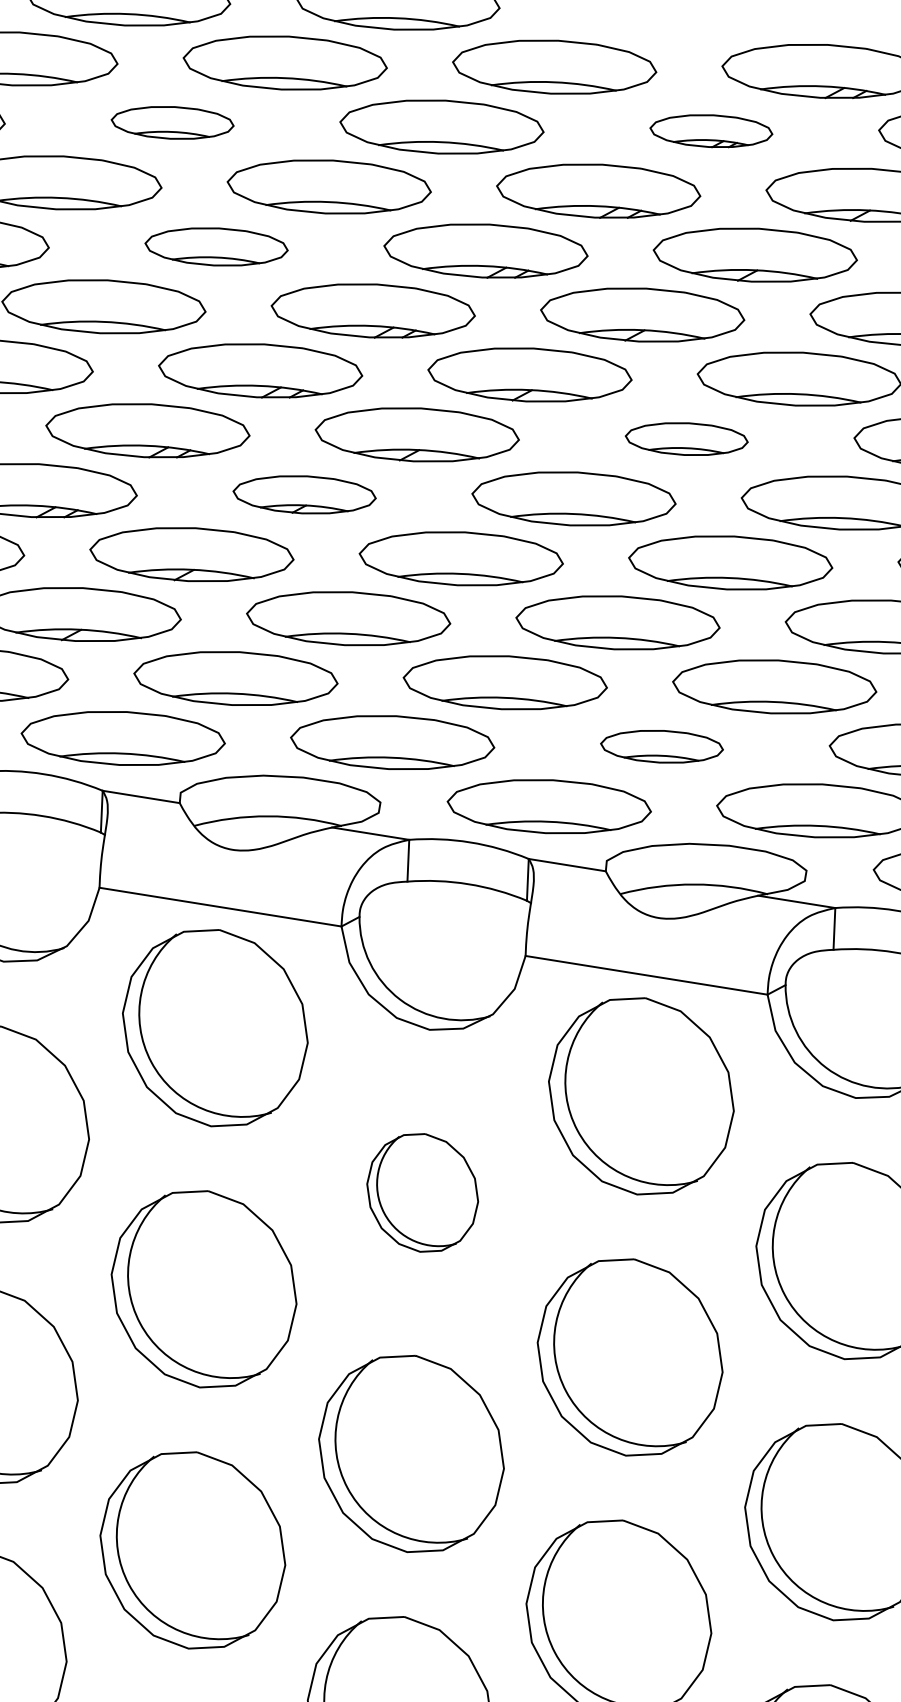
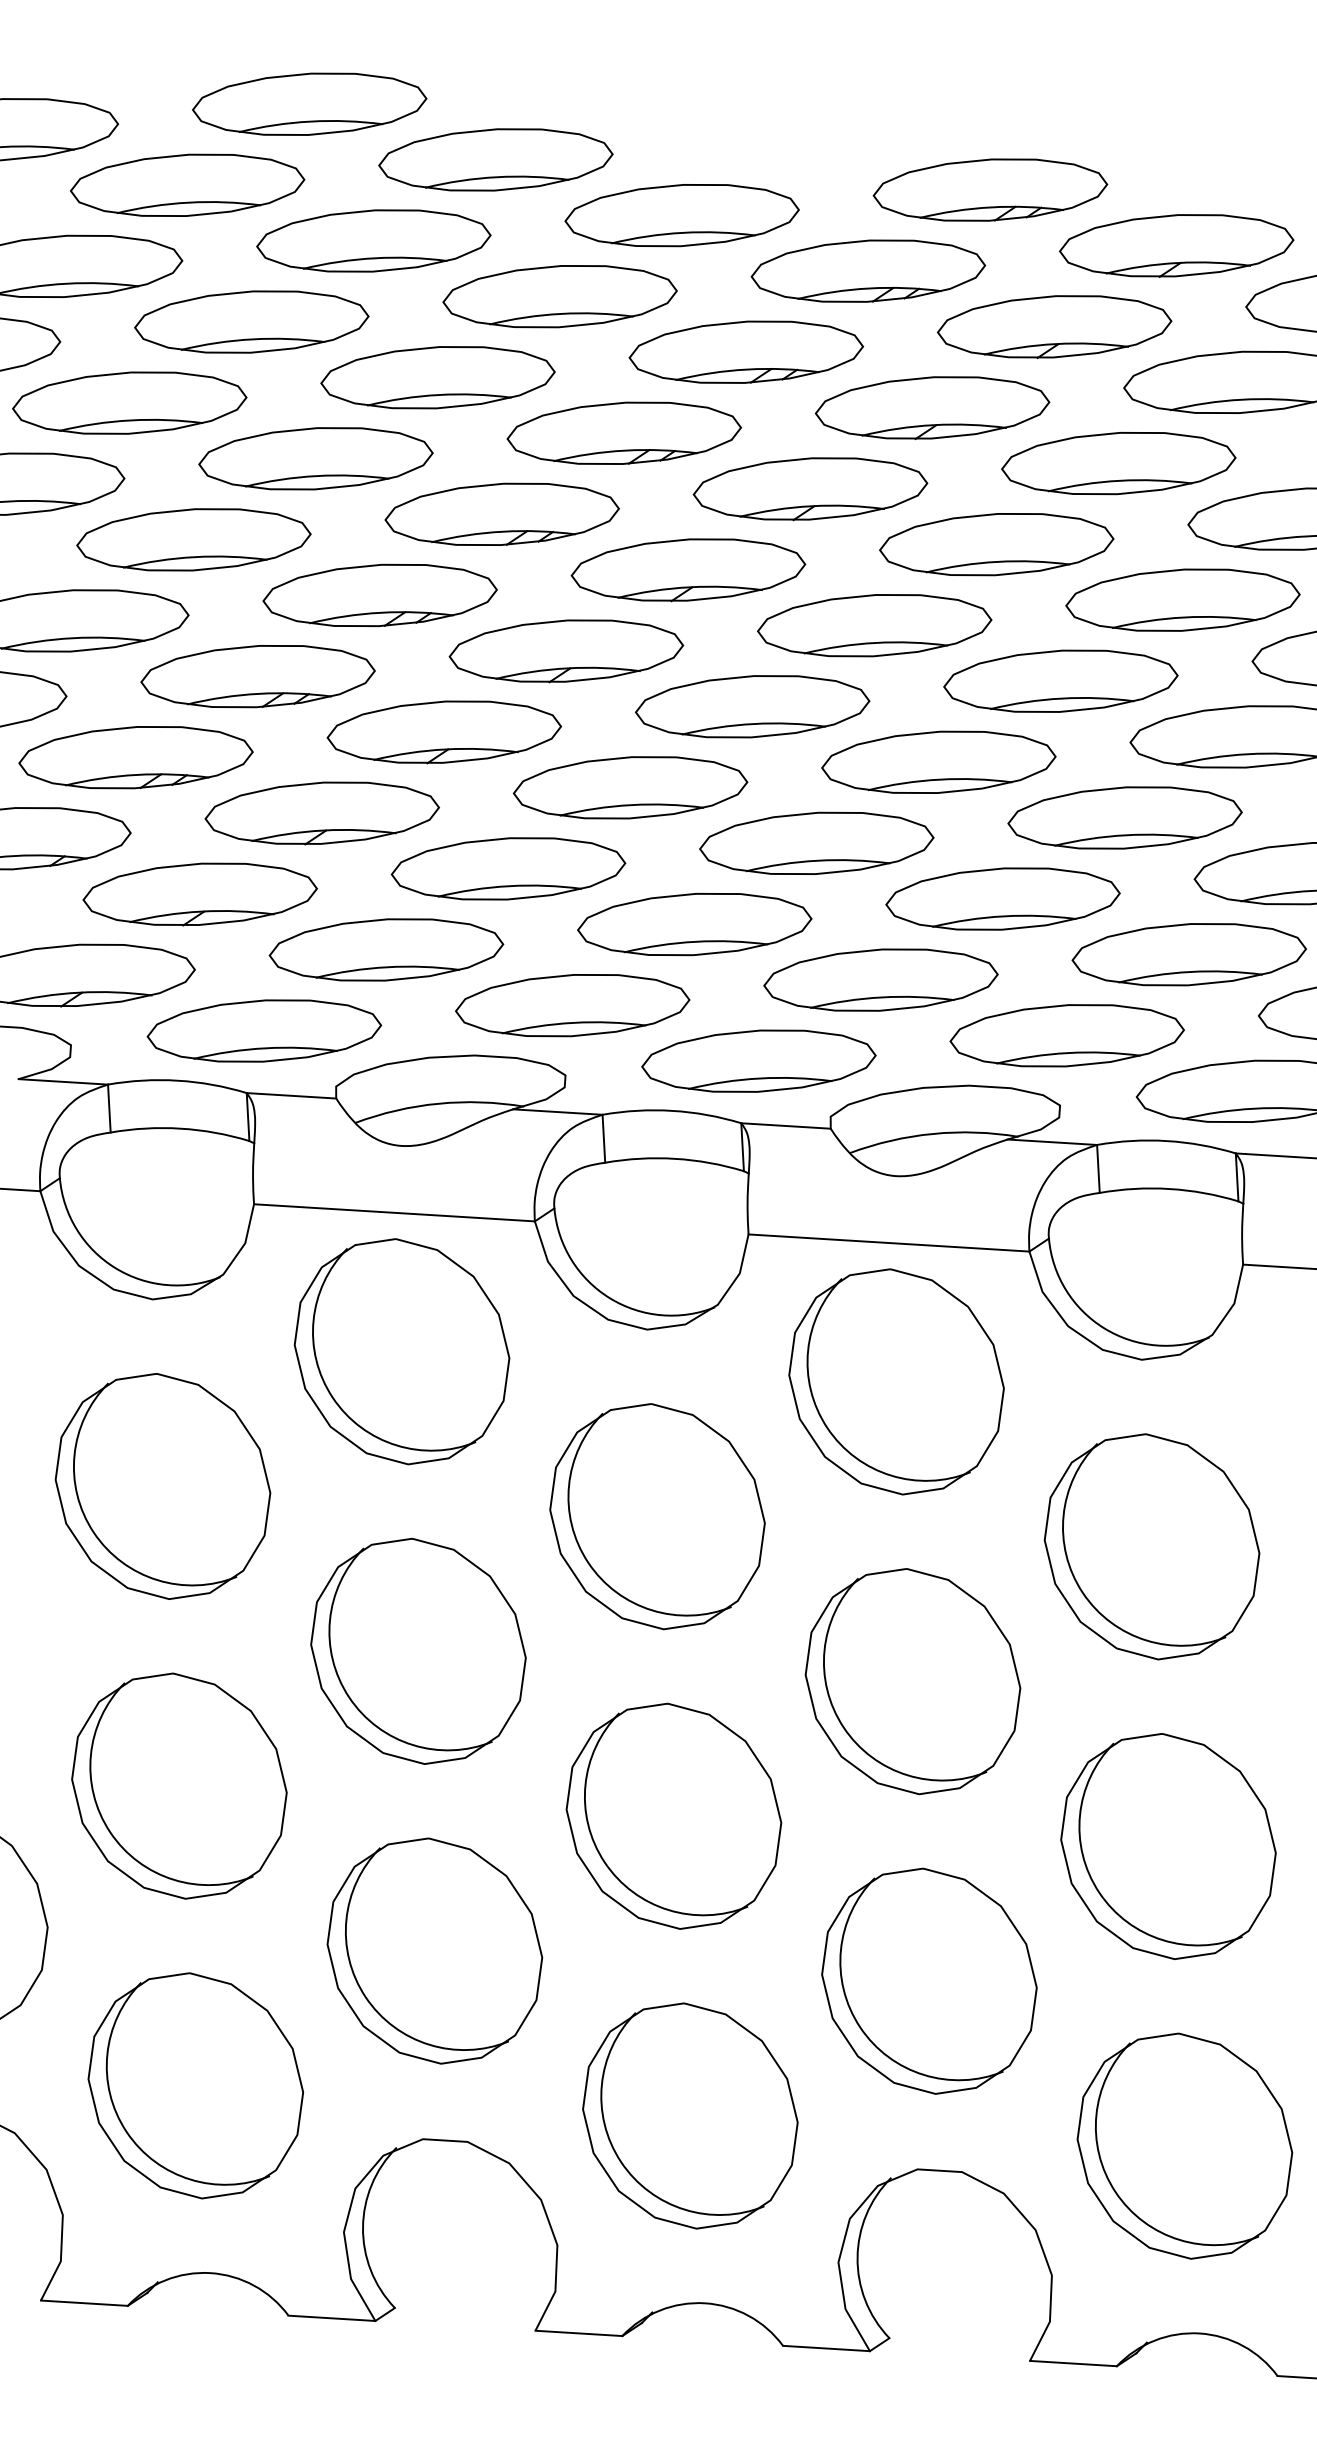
part: (172, 122) -> (251, 321), size x1.67
part: (711, 130) -> (868, 270), size x1.67
part: (216, 246) -> (315, 458), size x1.43
part: (686, 438) -> (874, 625), size x1.67
part: (304, 495) -> (444, 732), size x1.43
part: (661, 746) -> (880, 979), size x1.67
part: (422, 1192) -> (657, 1516), size x1.67

